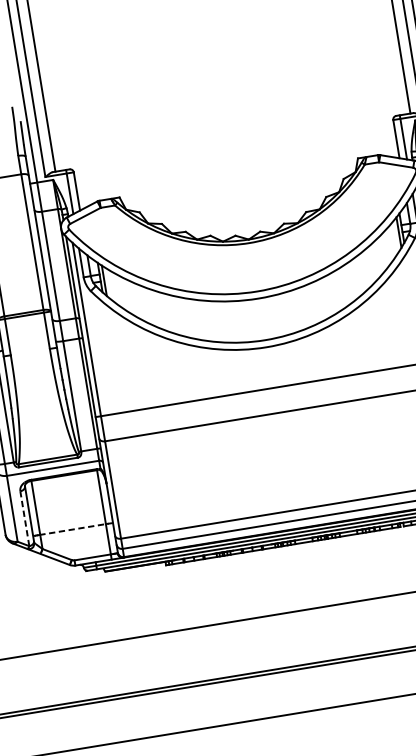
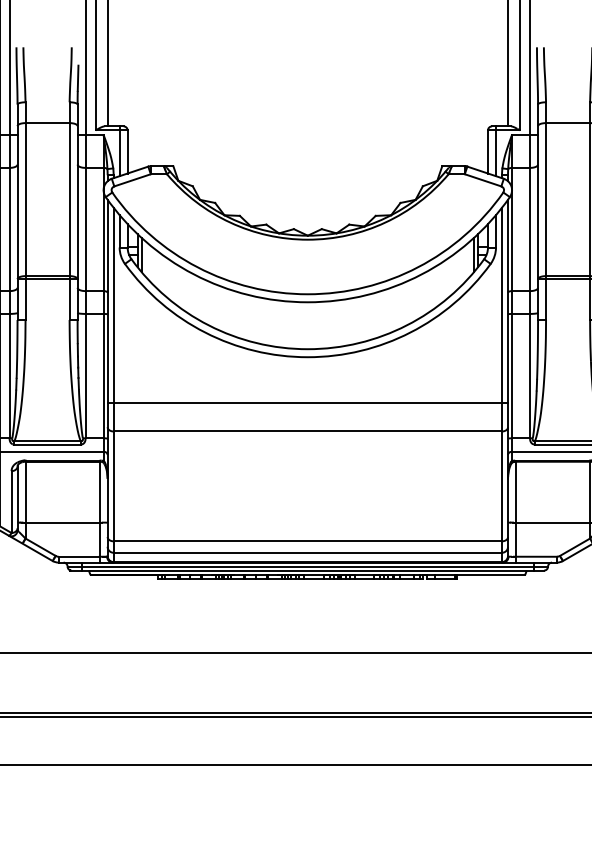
line: (24, 519) -> (11, 502), dashed -> solid
line: (72, 529) -> (62, 522), dashed -> solid

